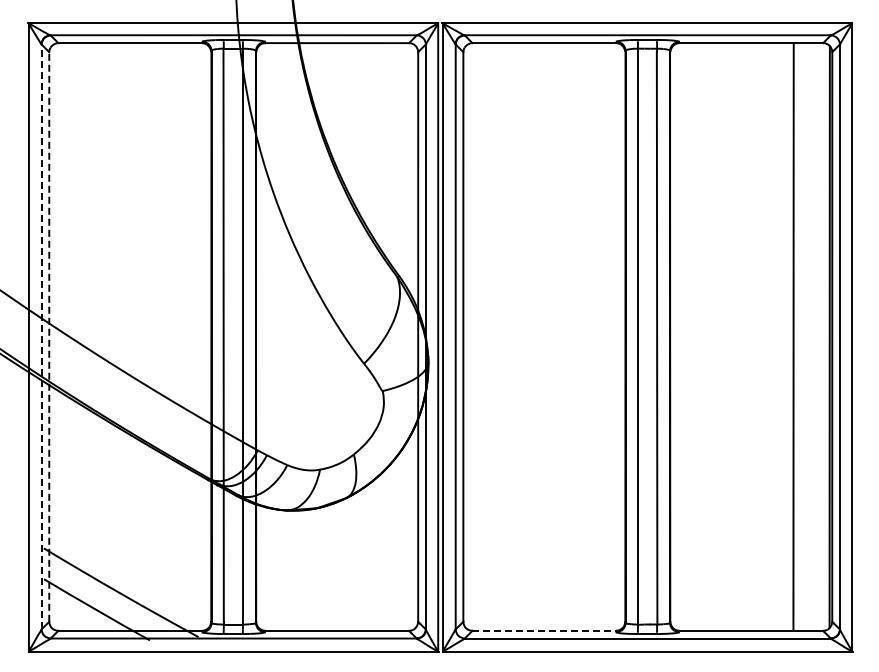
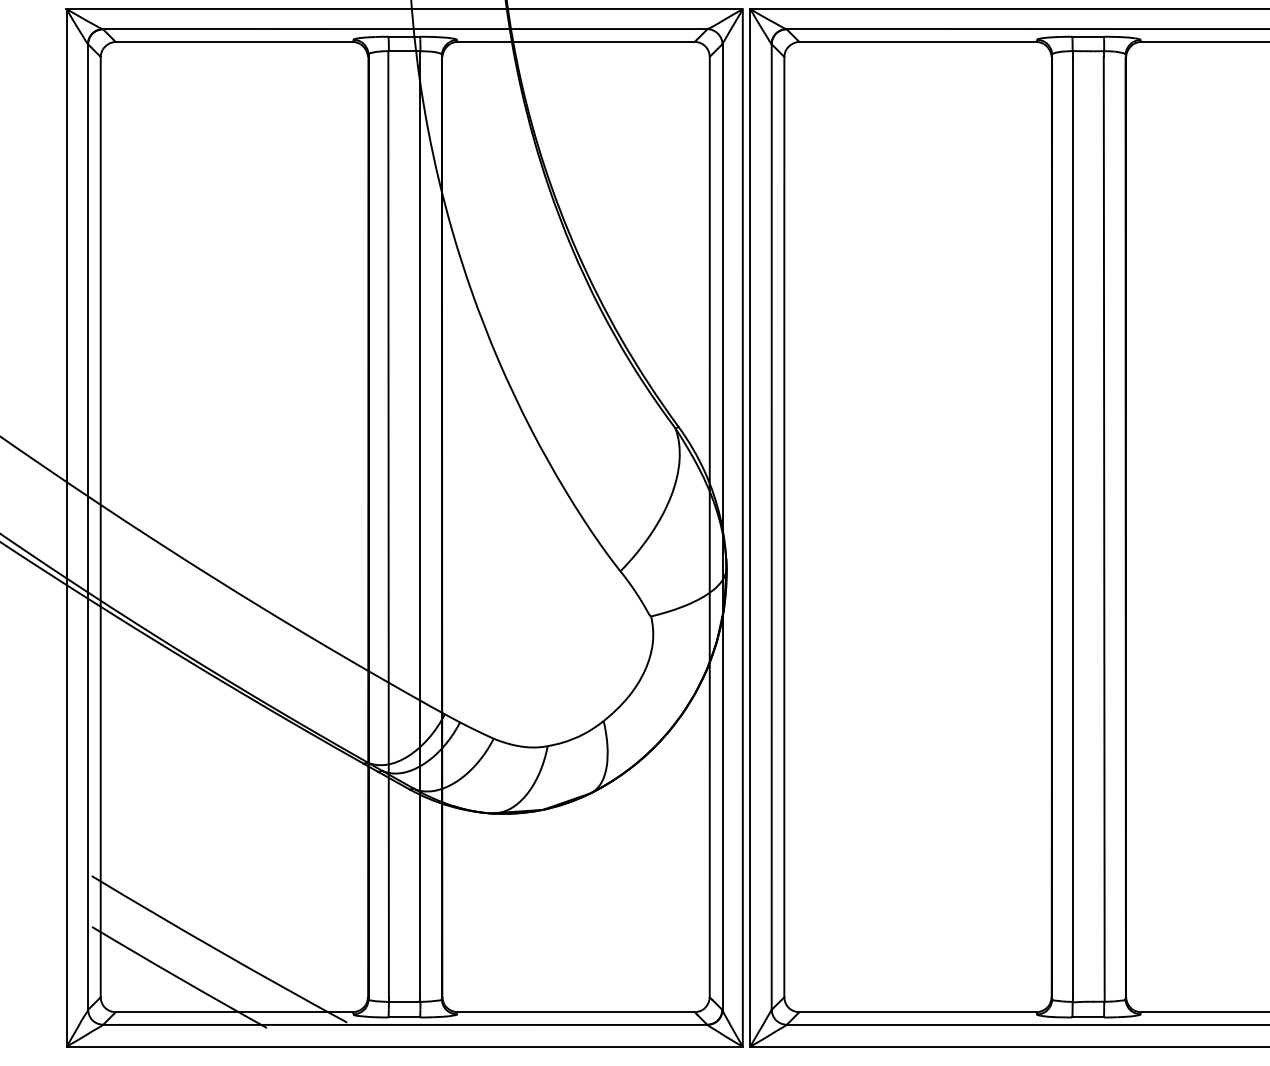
line: (41, 336) -> (87, 526), dashed -> solid
line: (49, 336) -> (101, 526), dashed -> solid
line: (544, 630) -> (918, 1011), dashed -> solid

